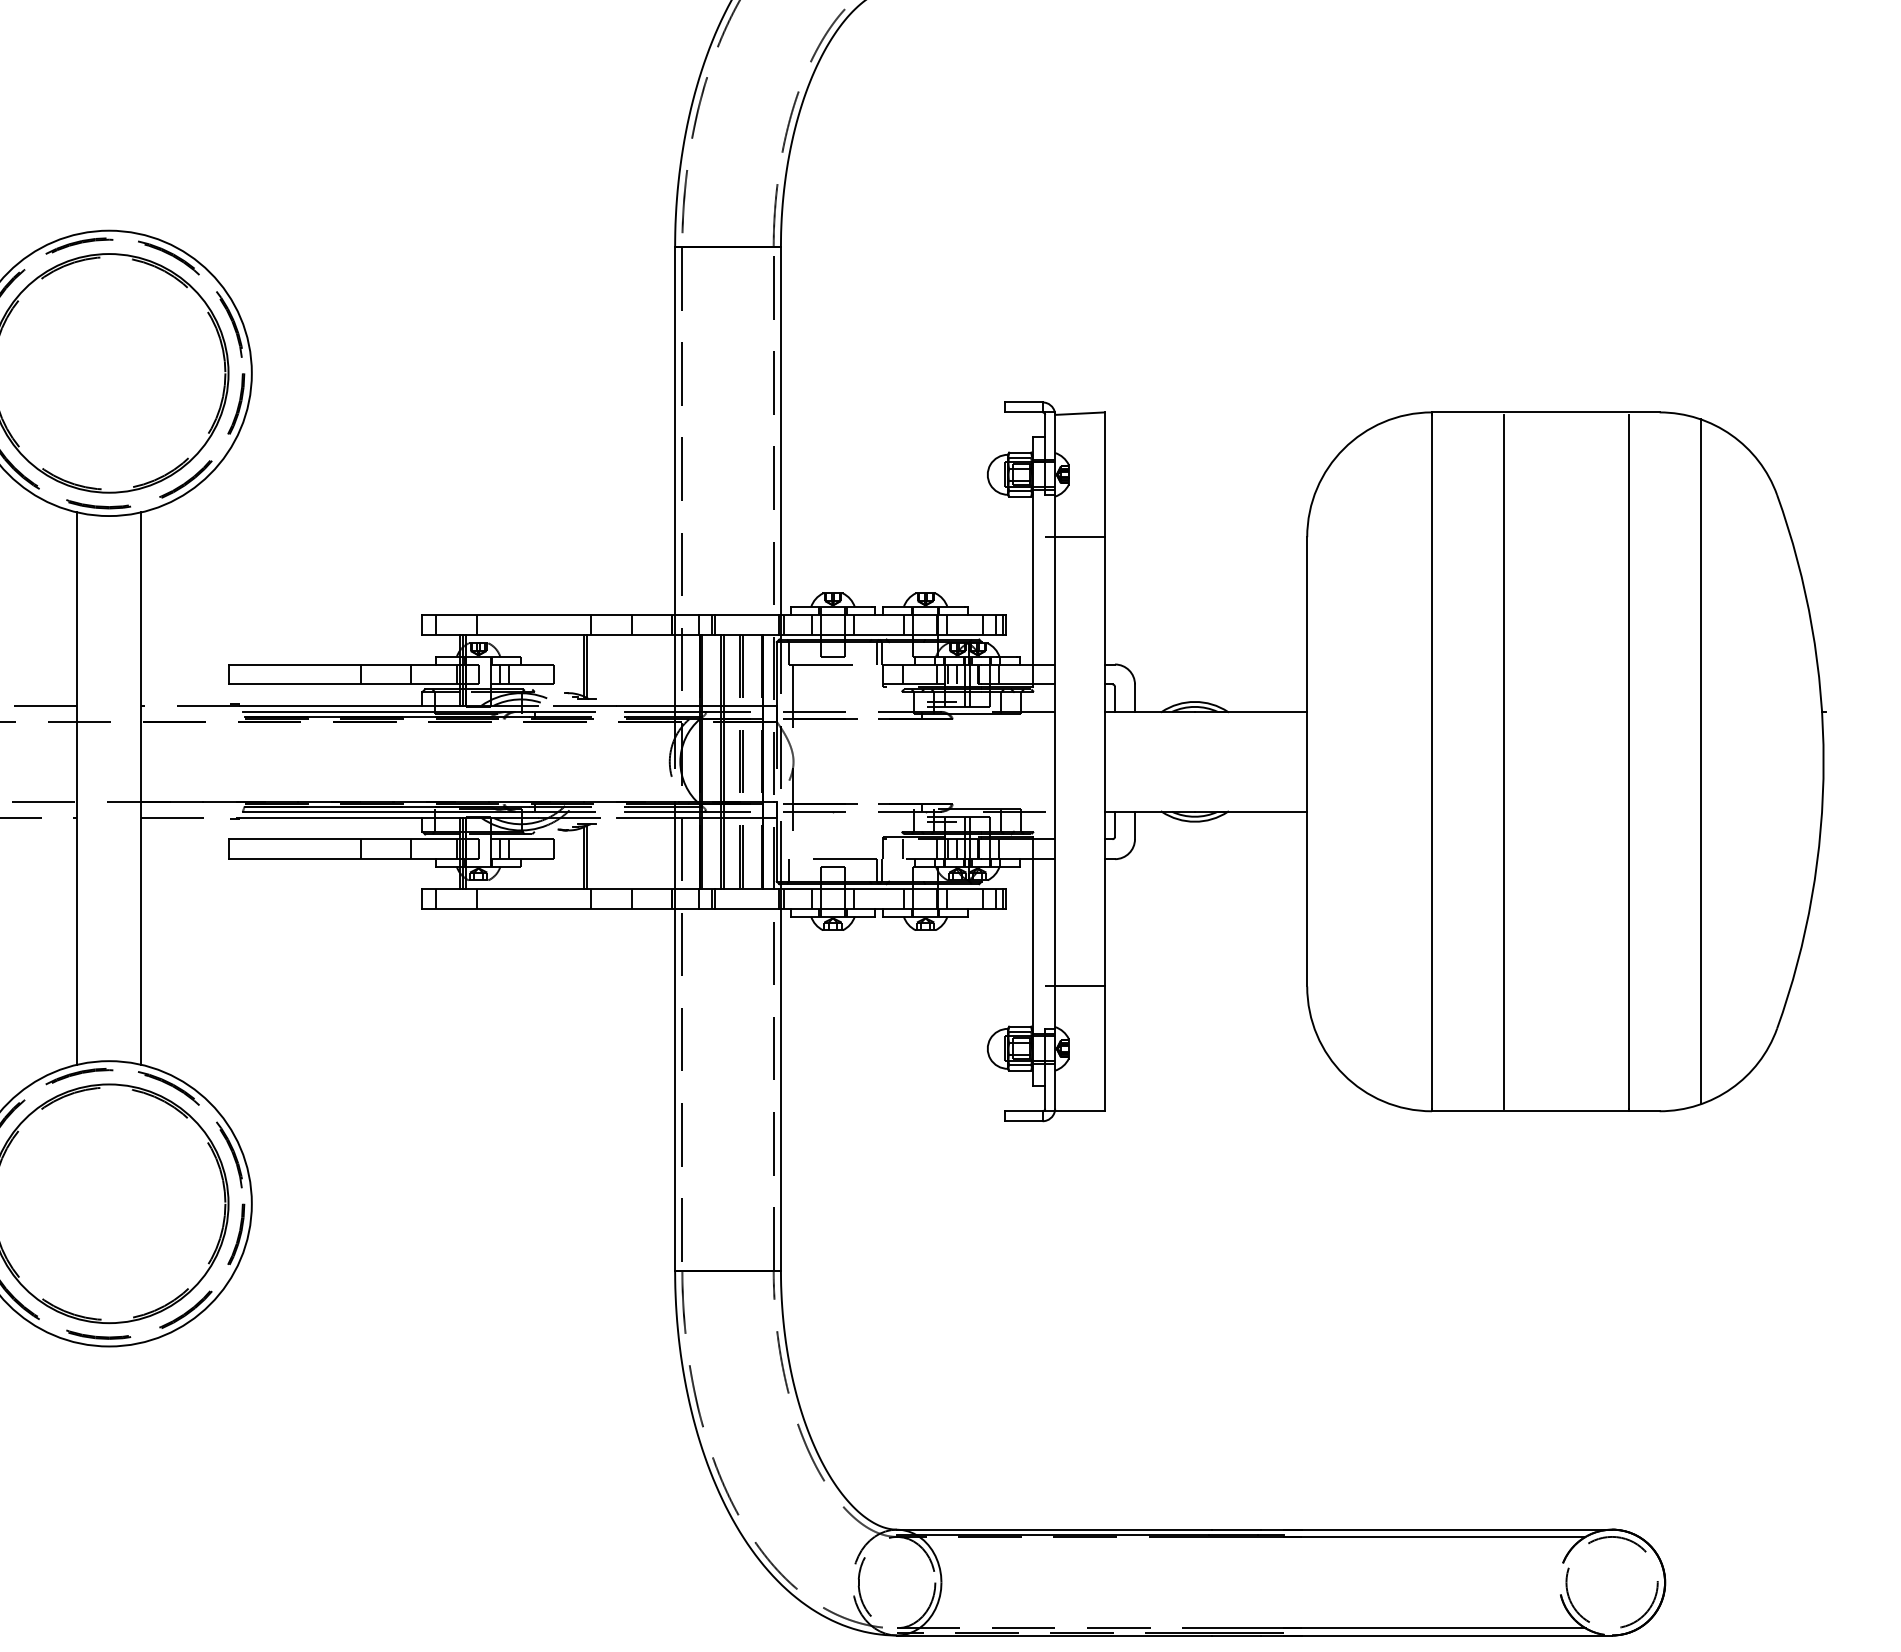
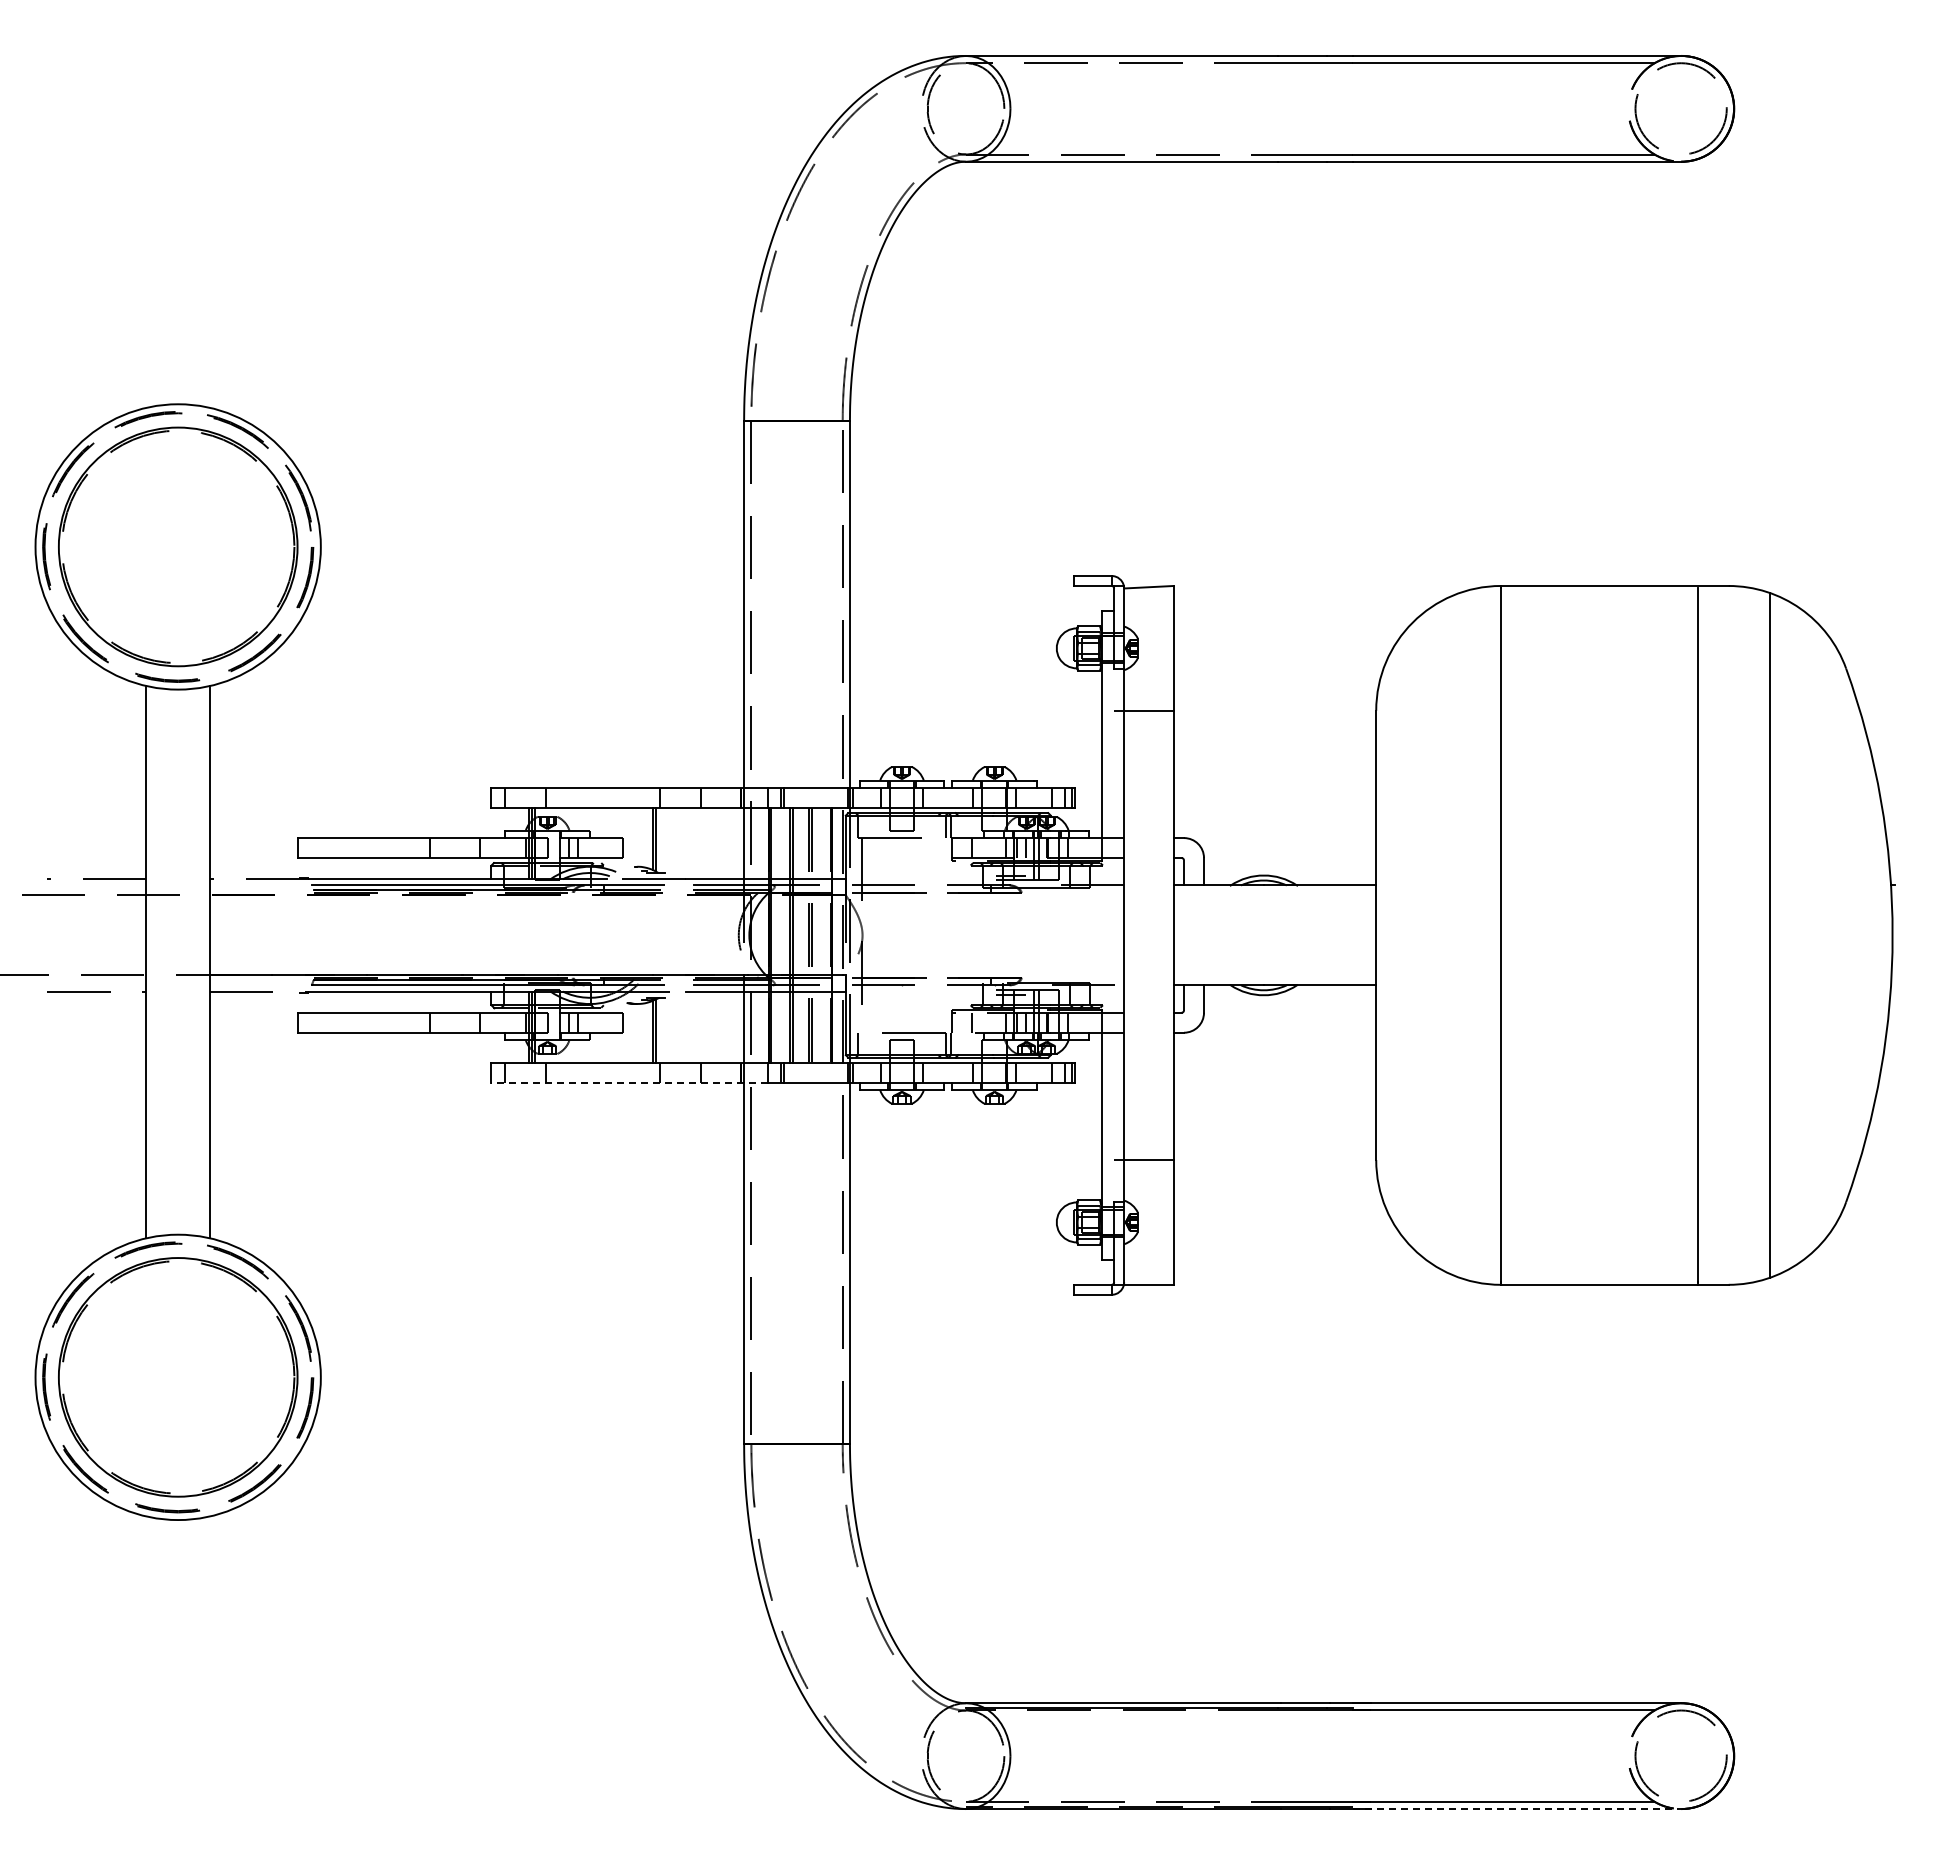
line: (1503, 761) -> (1572, 935), removed
line: (560, 908) -> (629, 1082), solid -> dashed
line: (1448, 1635) -> (1517, 1809), solid -> dashed

